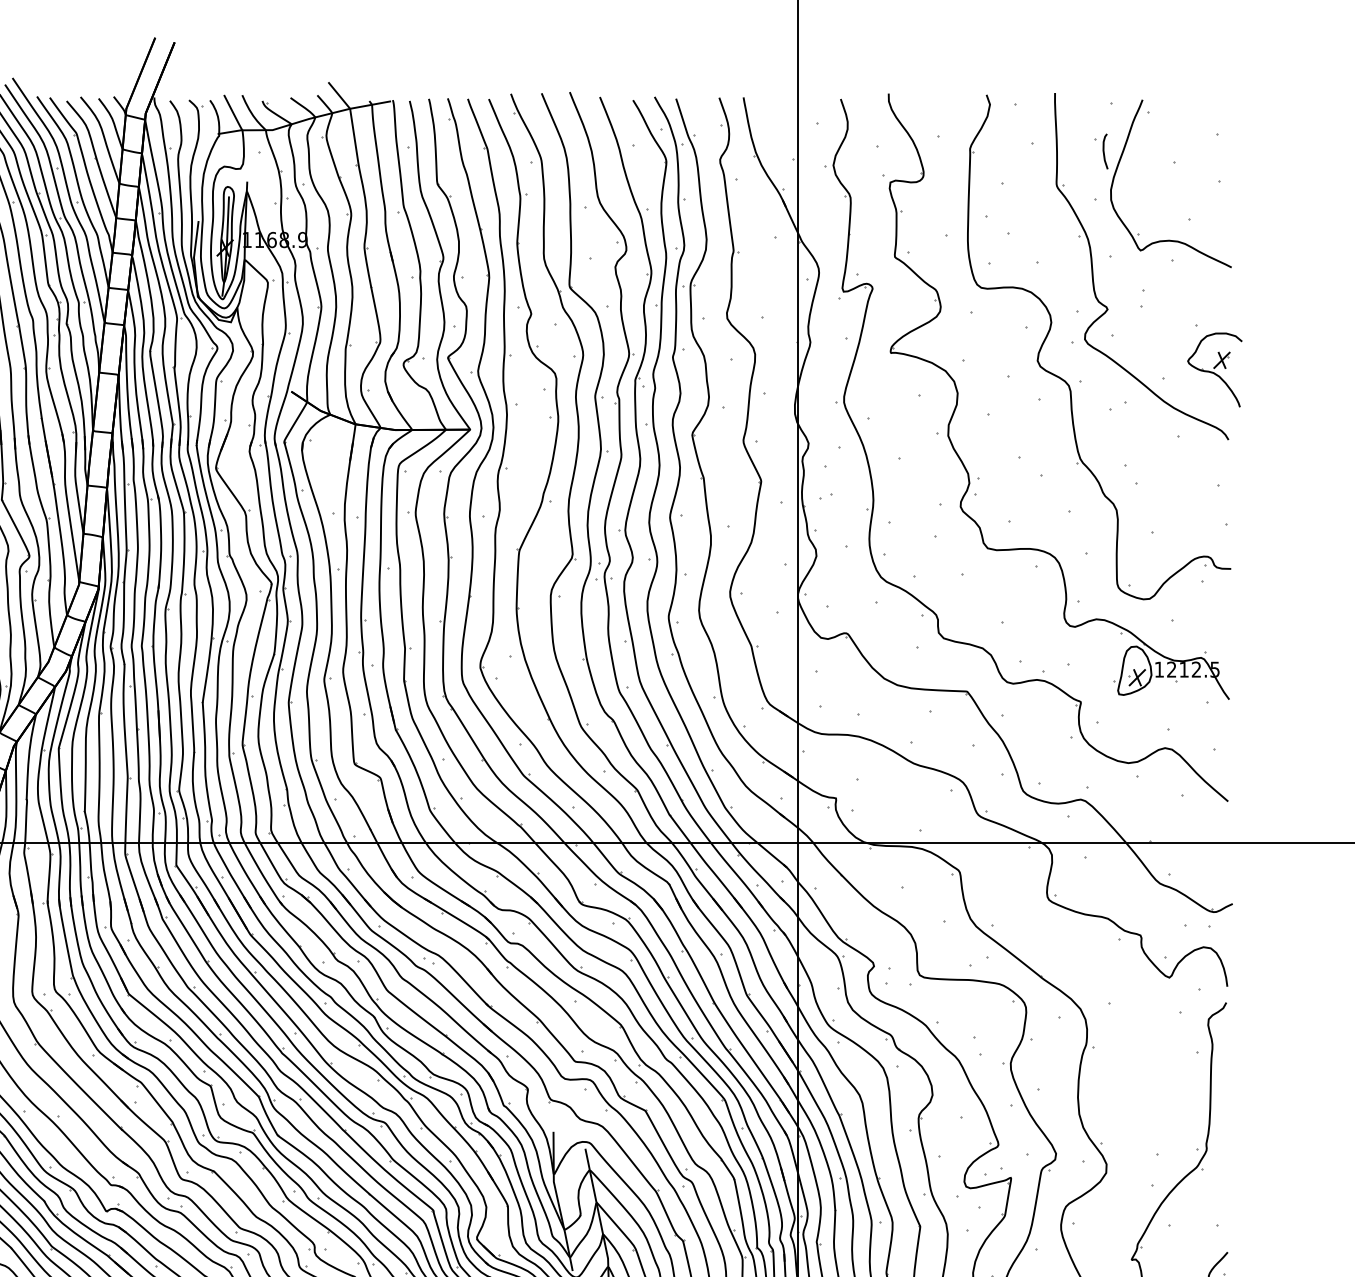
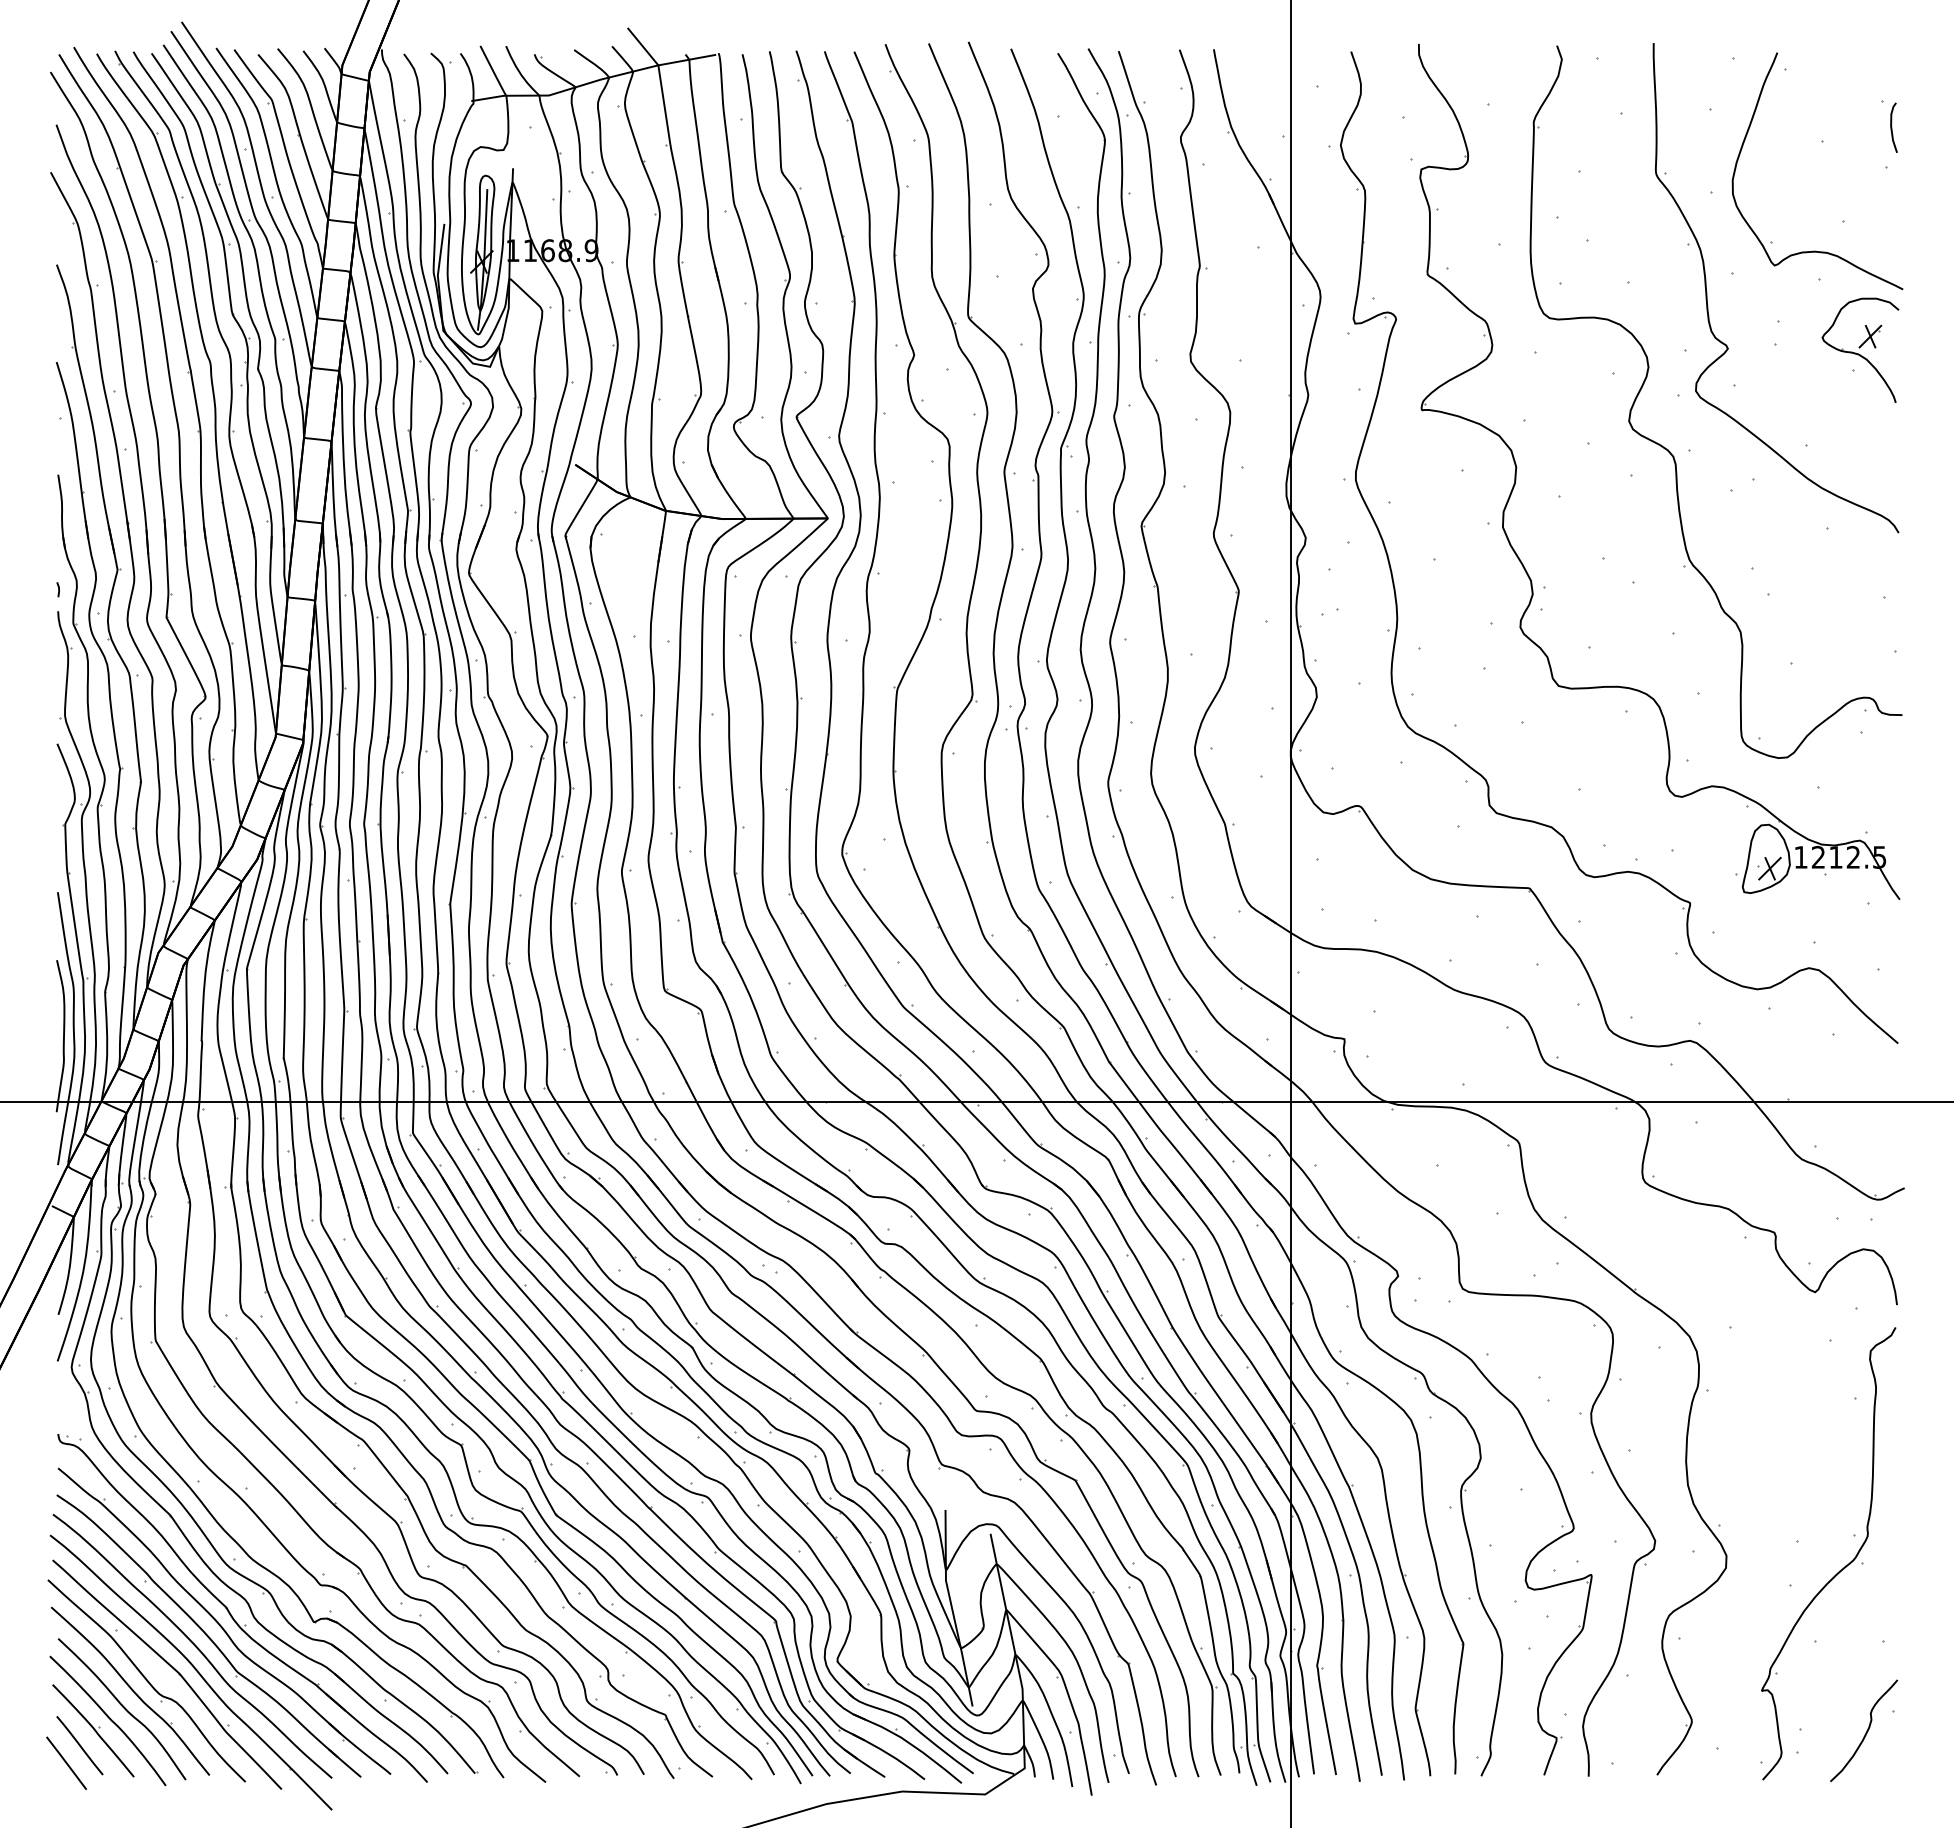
curve: (1104, 151) -> (1892, 127), moved
part: (1214, 369) -> (1860, 349), moved

